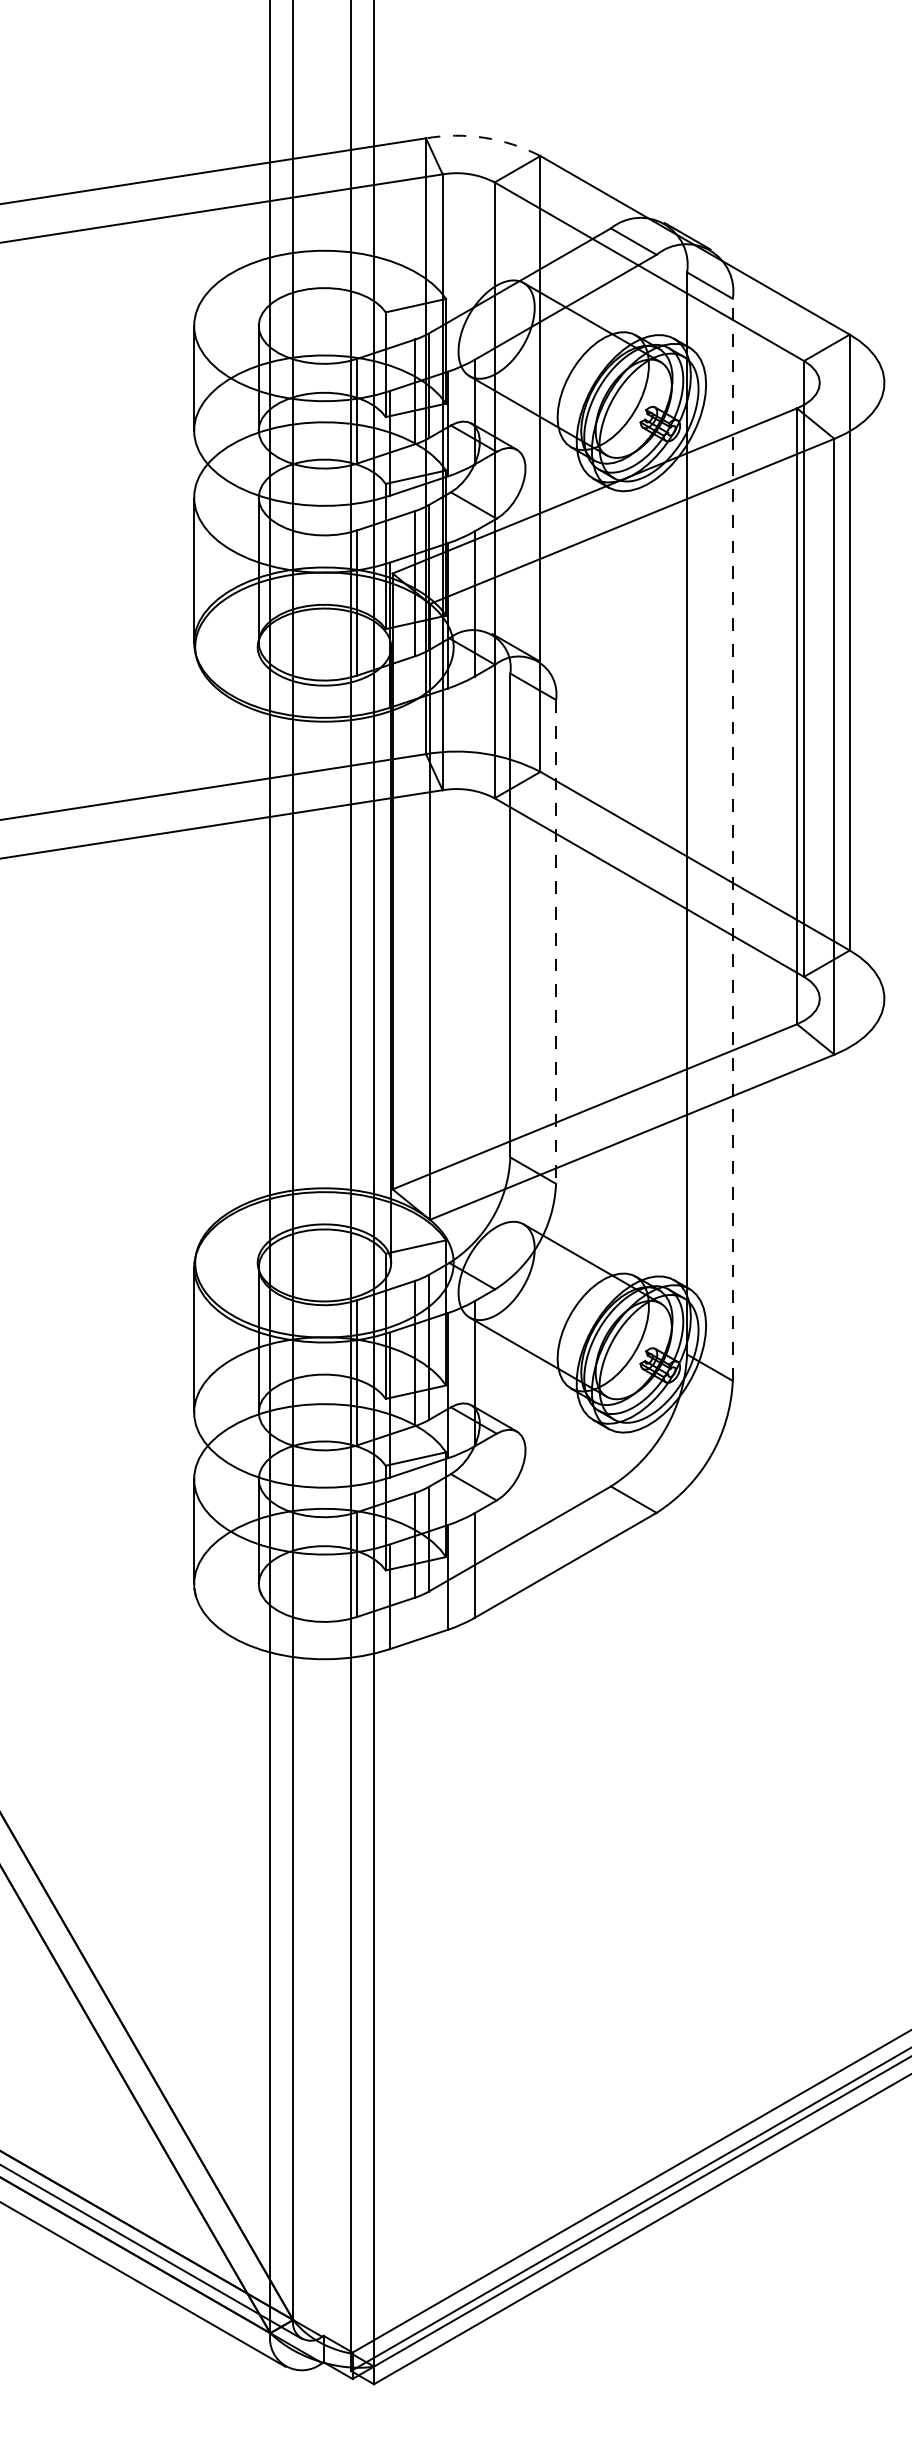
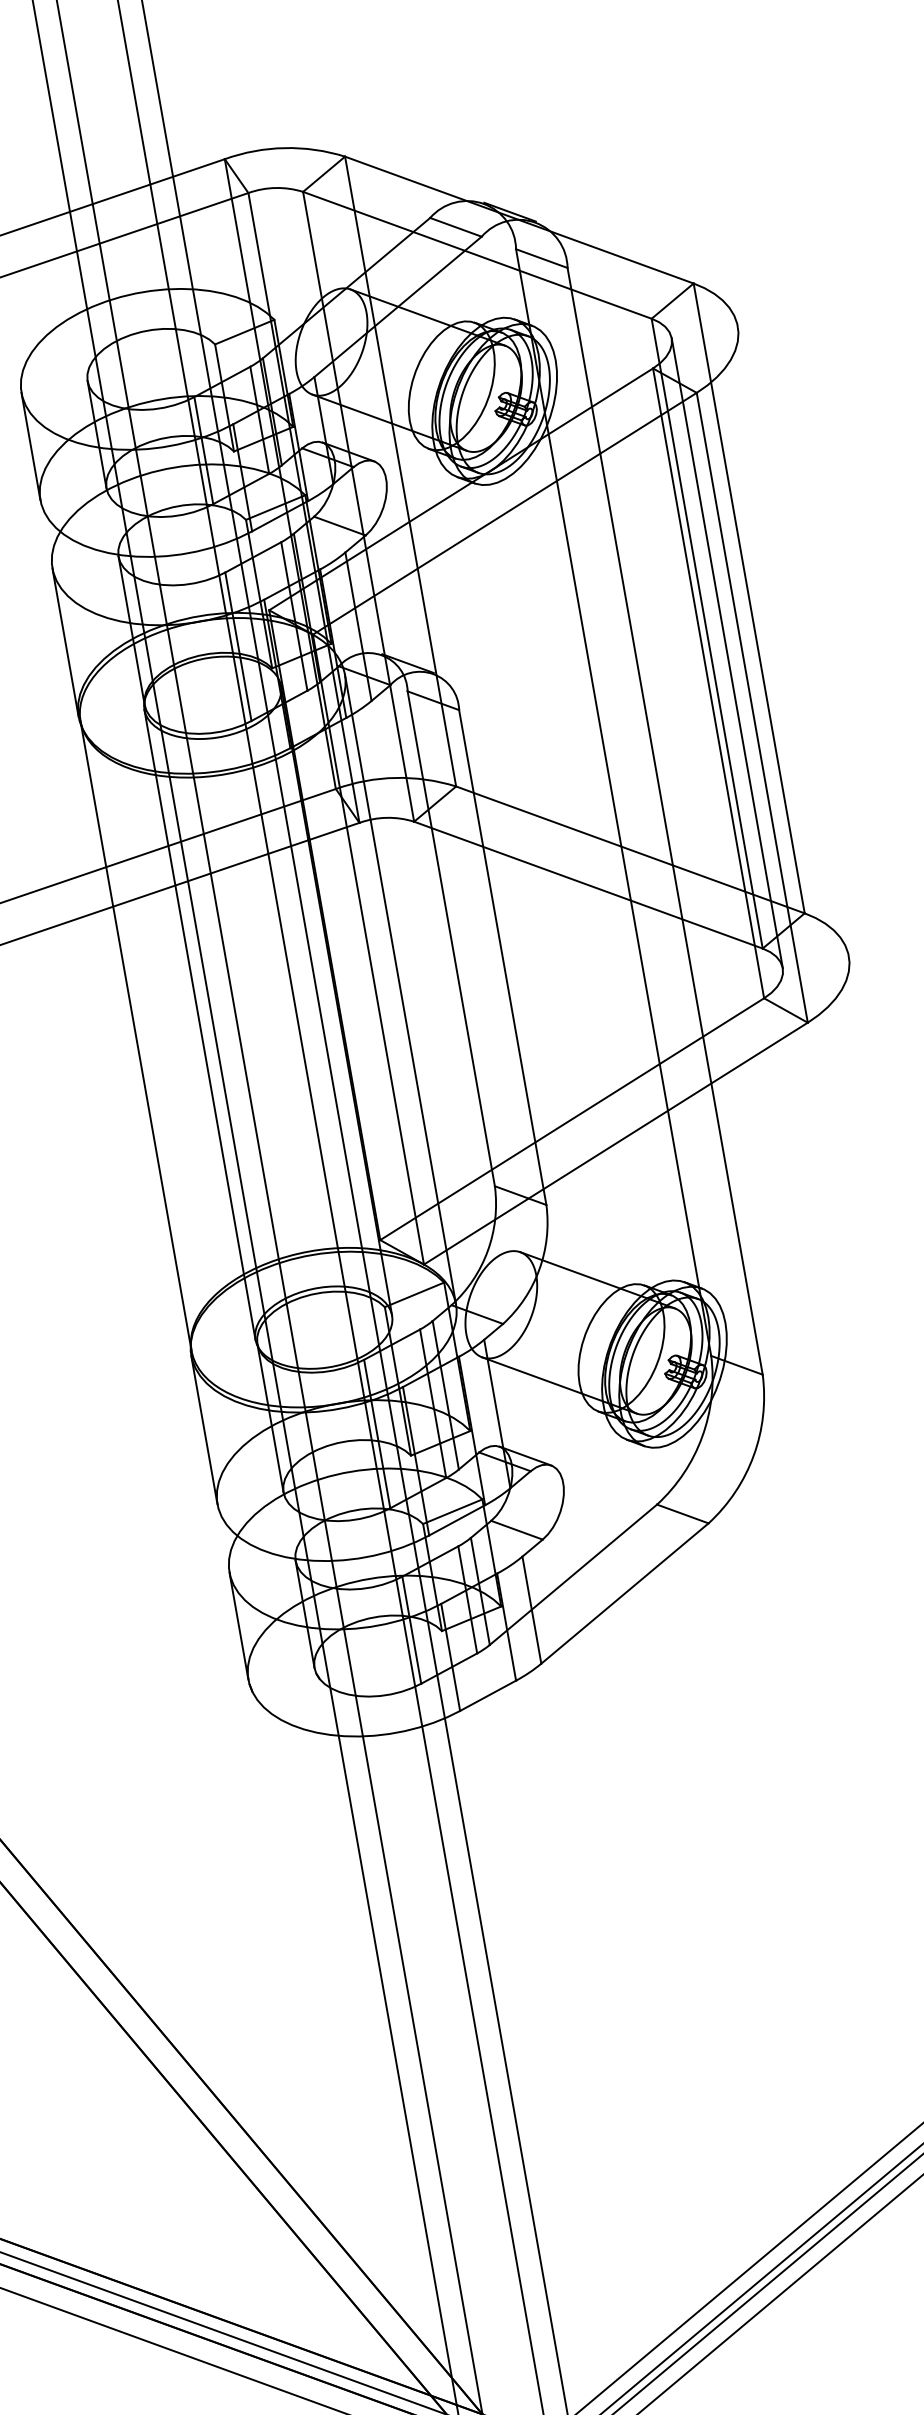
arc: (484, 137) -> (284, 147), dashed -> solid
line: (819, 690) -> (726, 652), added
line: (732, 839) -> (664, 821), dashed -> solid
line: (556, 941) -> (503, 957), dashed -> solid
line: (195, 954) -> (136, 1035), added
line: (257, 954) -> (199, 1024), added
line: (453, 954) -> (400, 988), added

